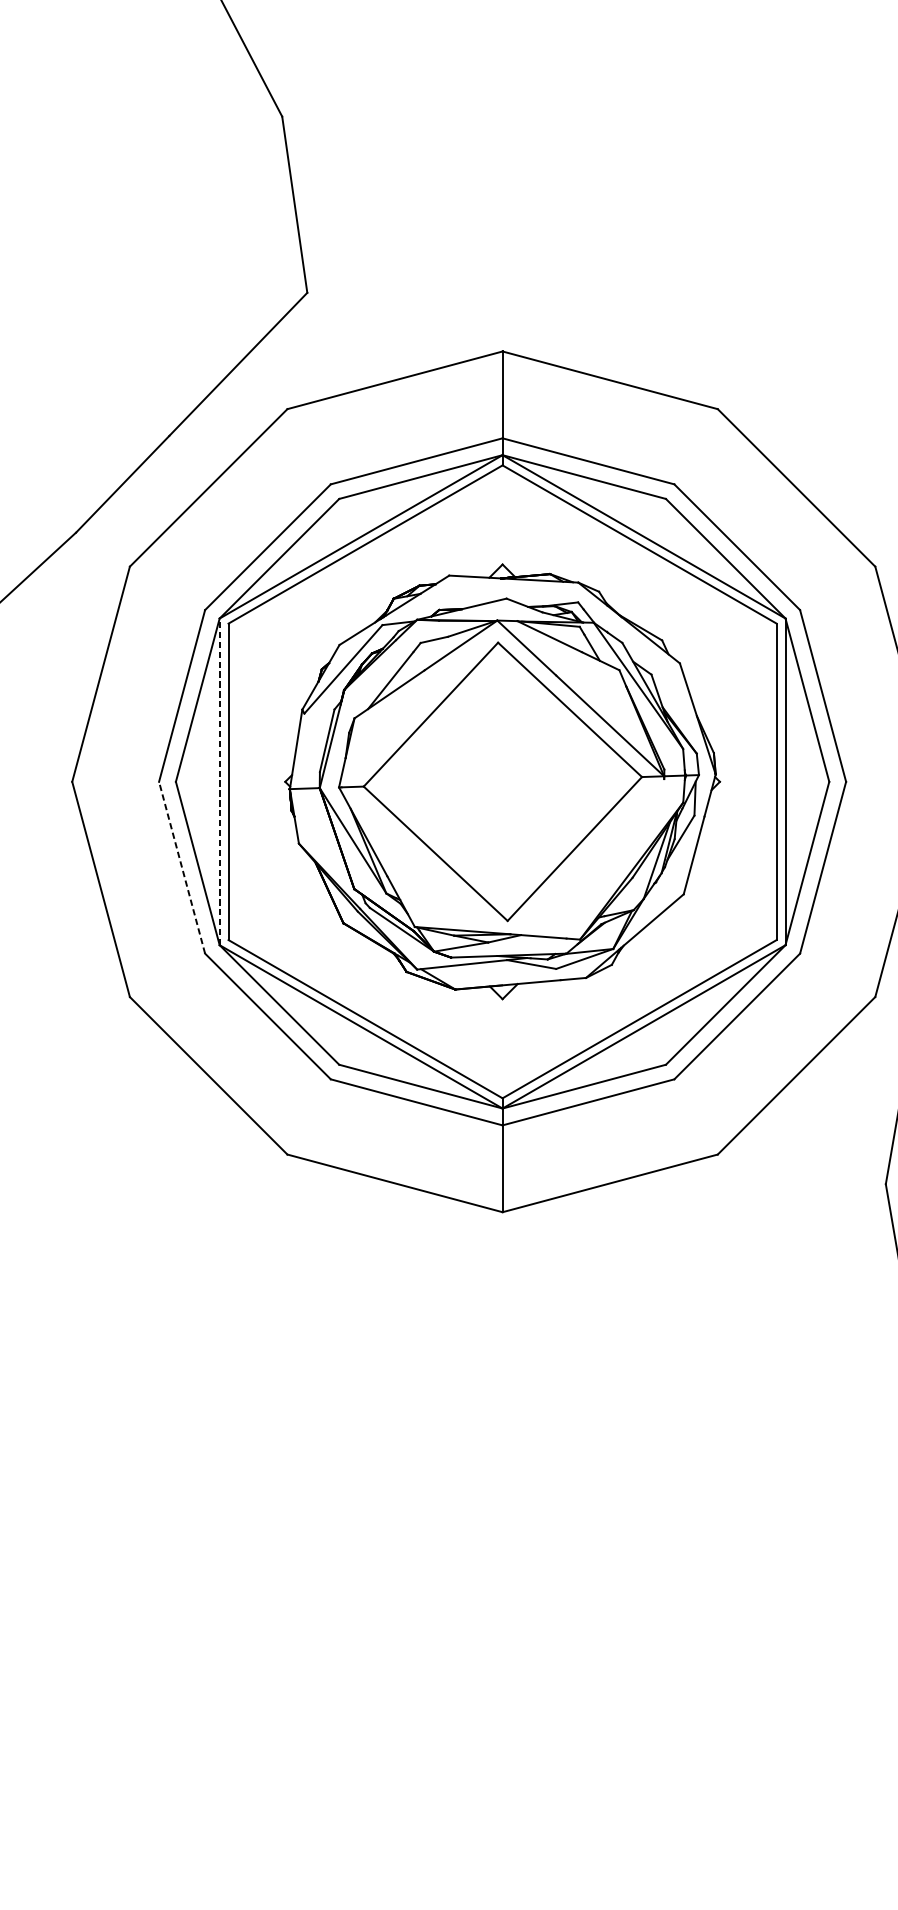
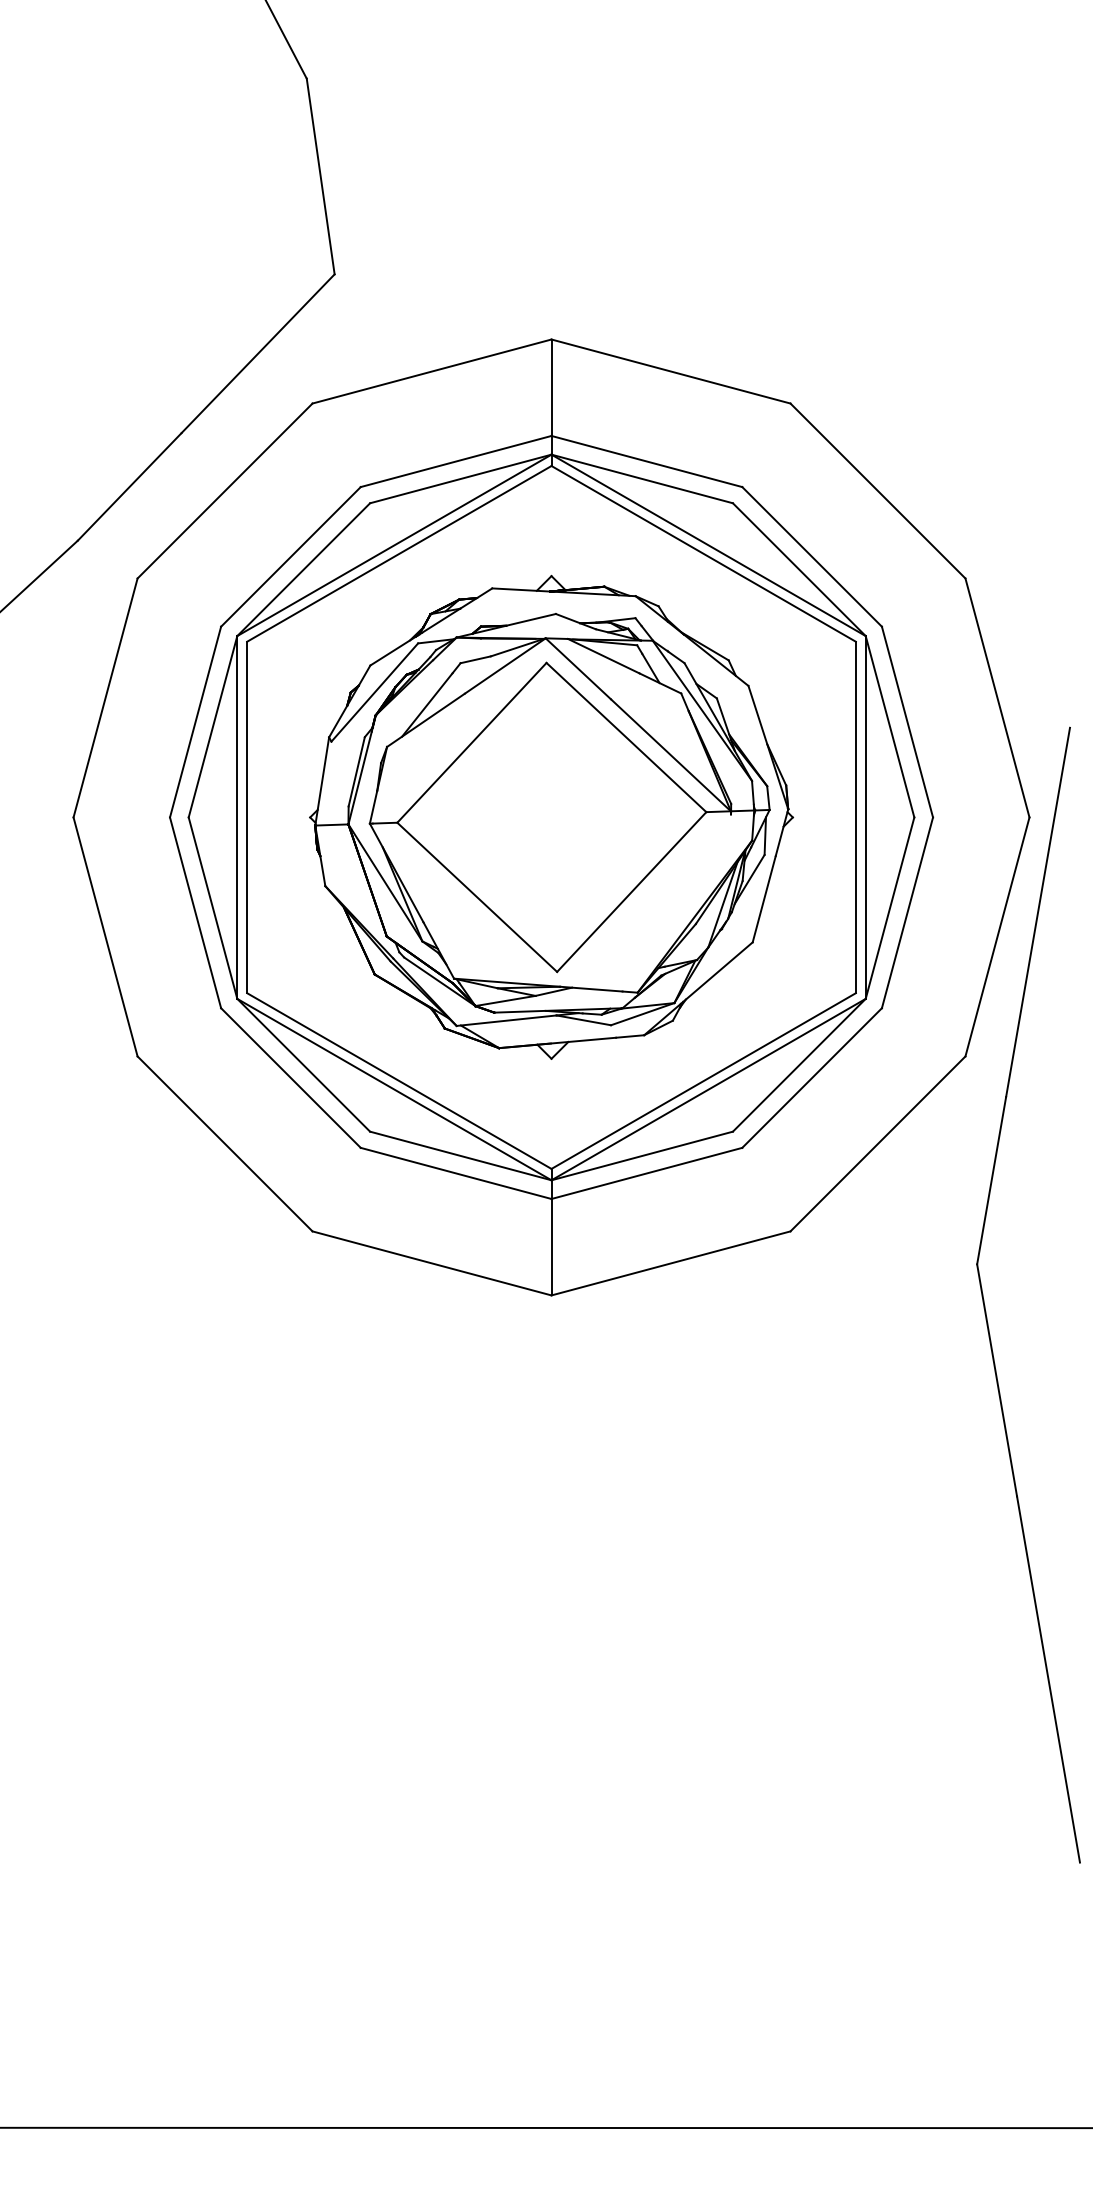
line: (219, 780) -> (237, 816), dashed -> solid
line: (182, 867) -> (195, 912), dashed -> solid

